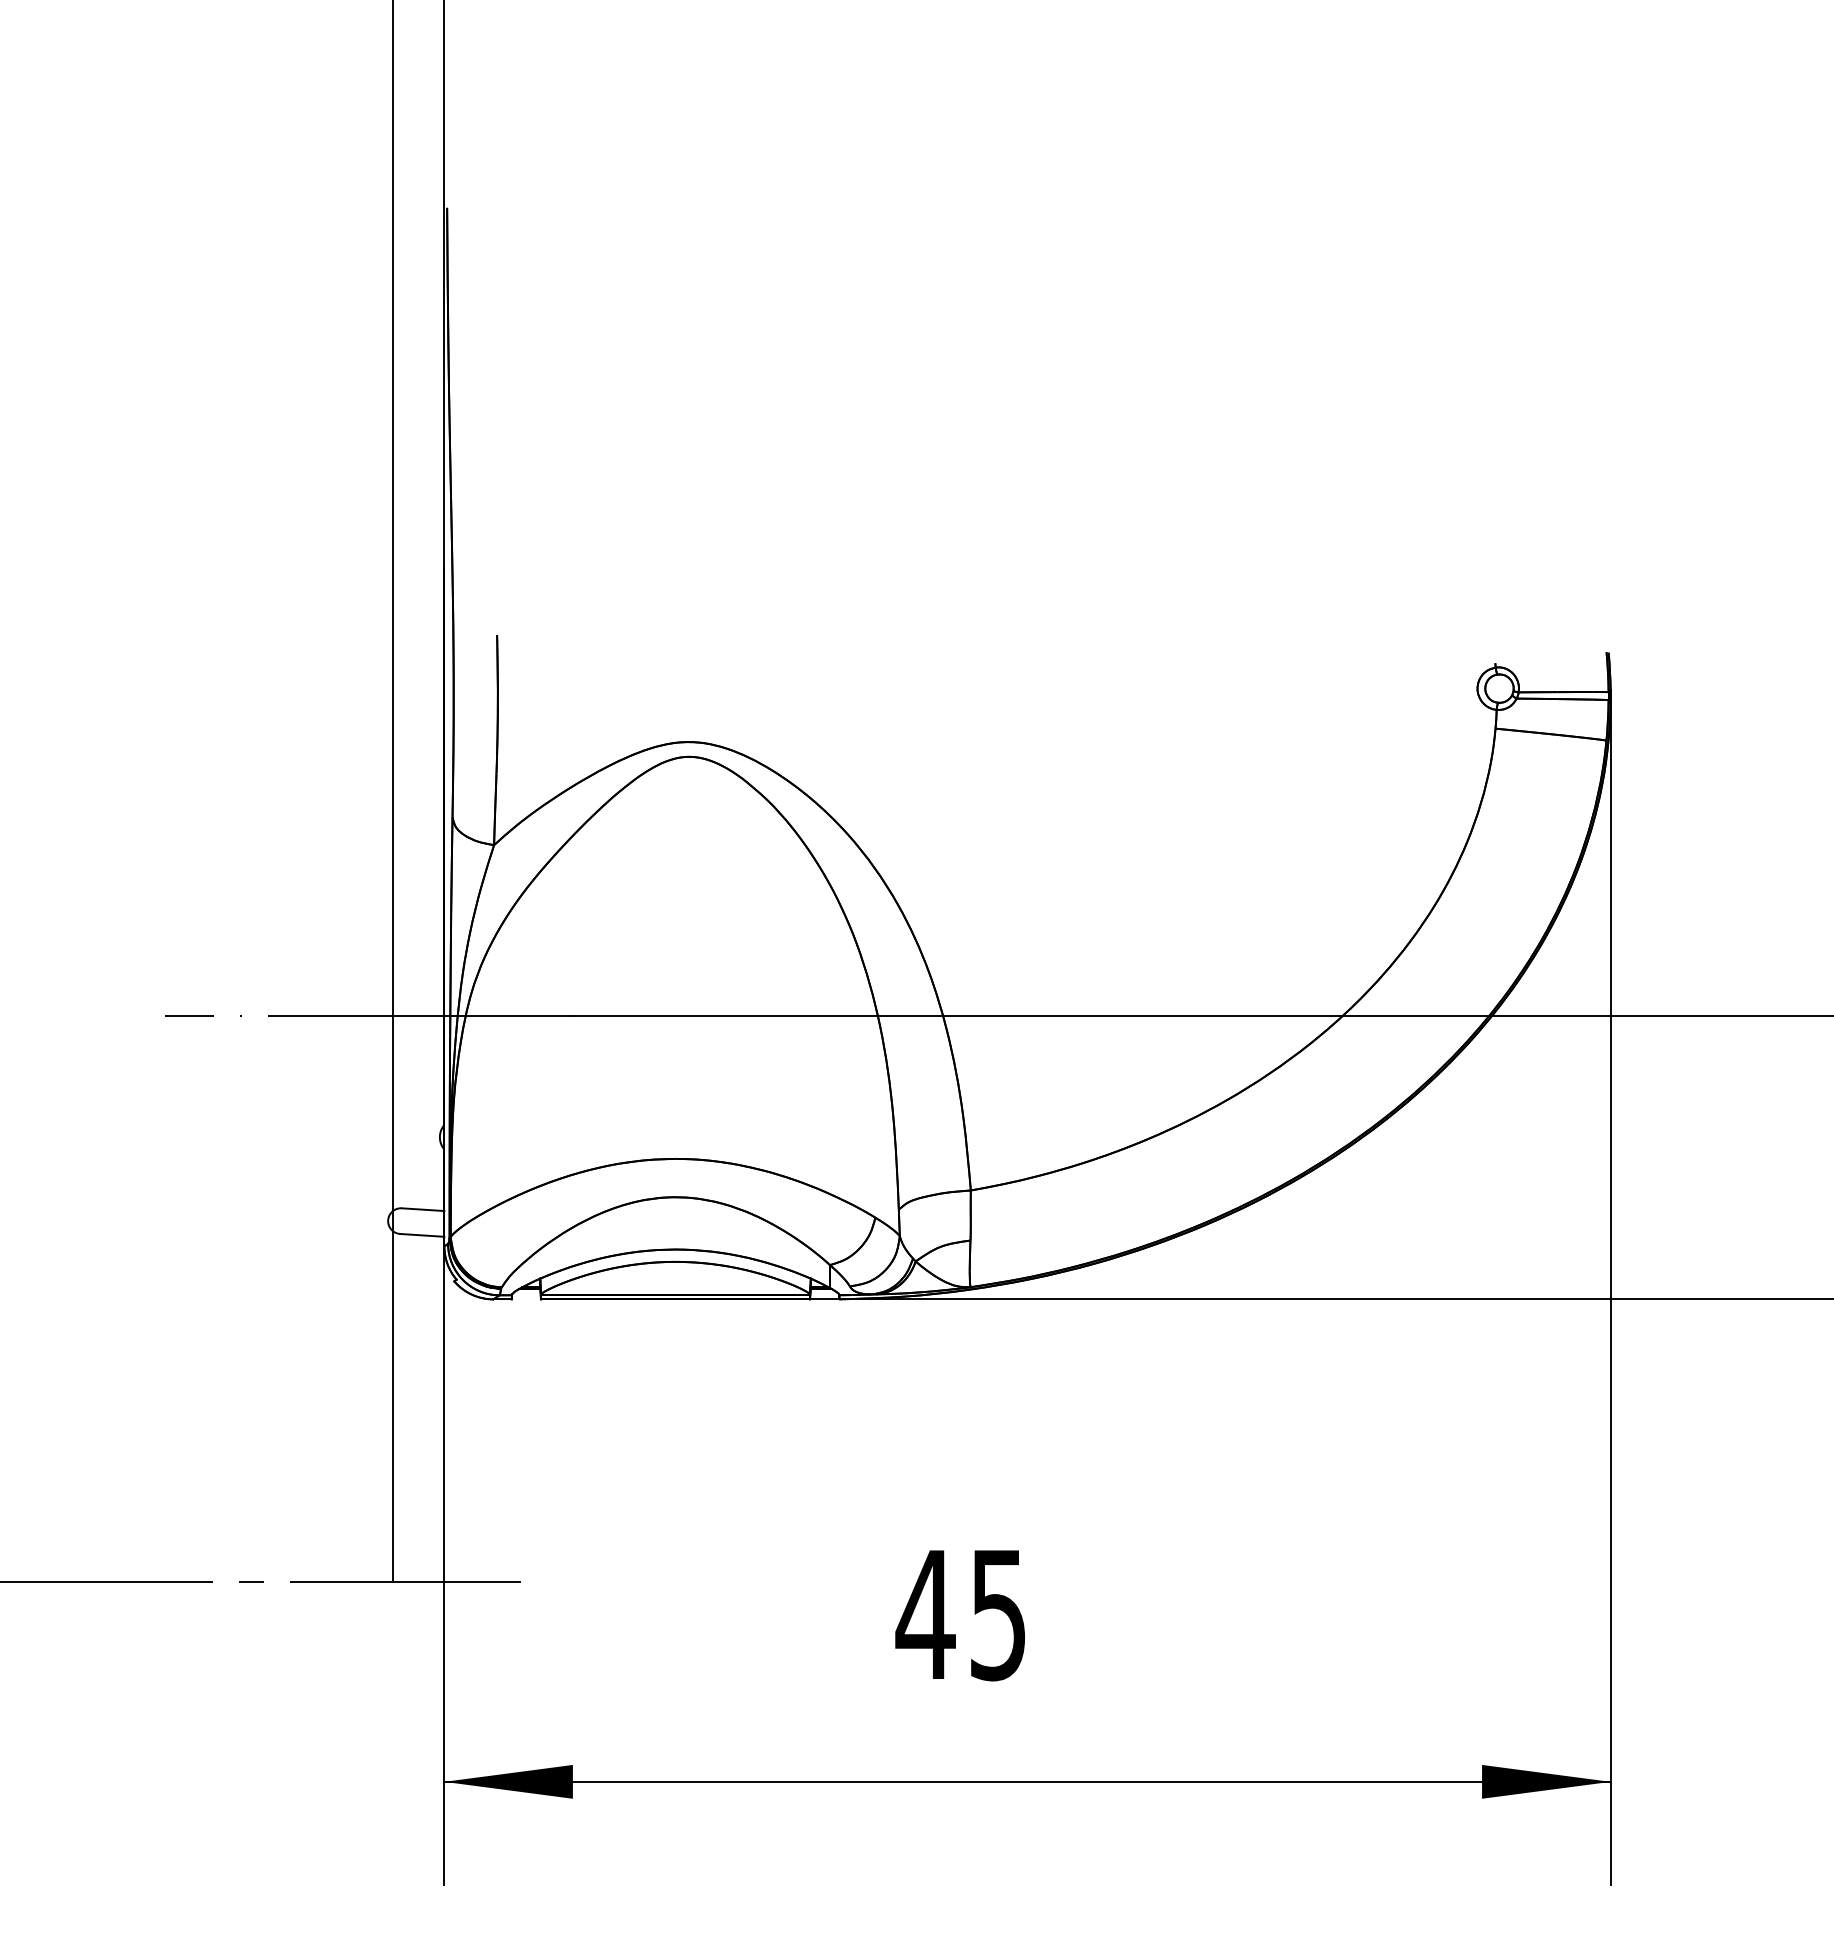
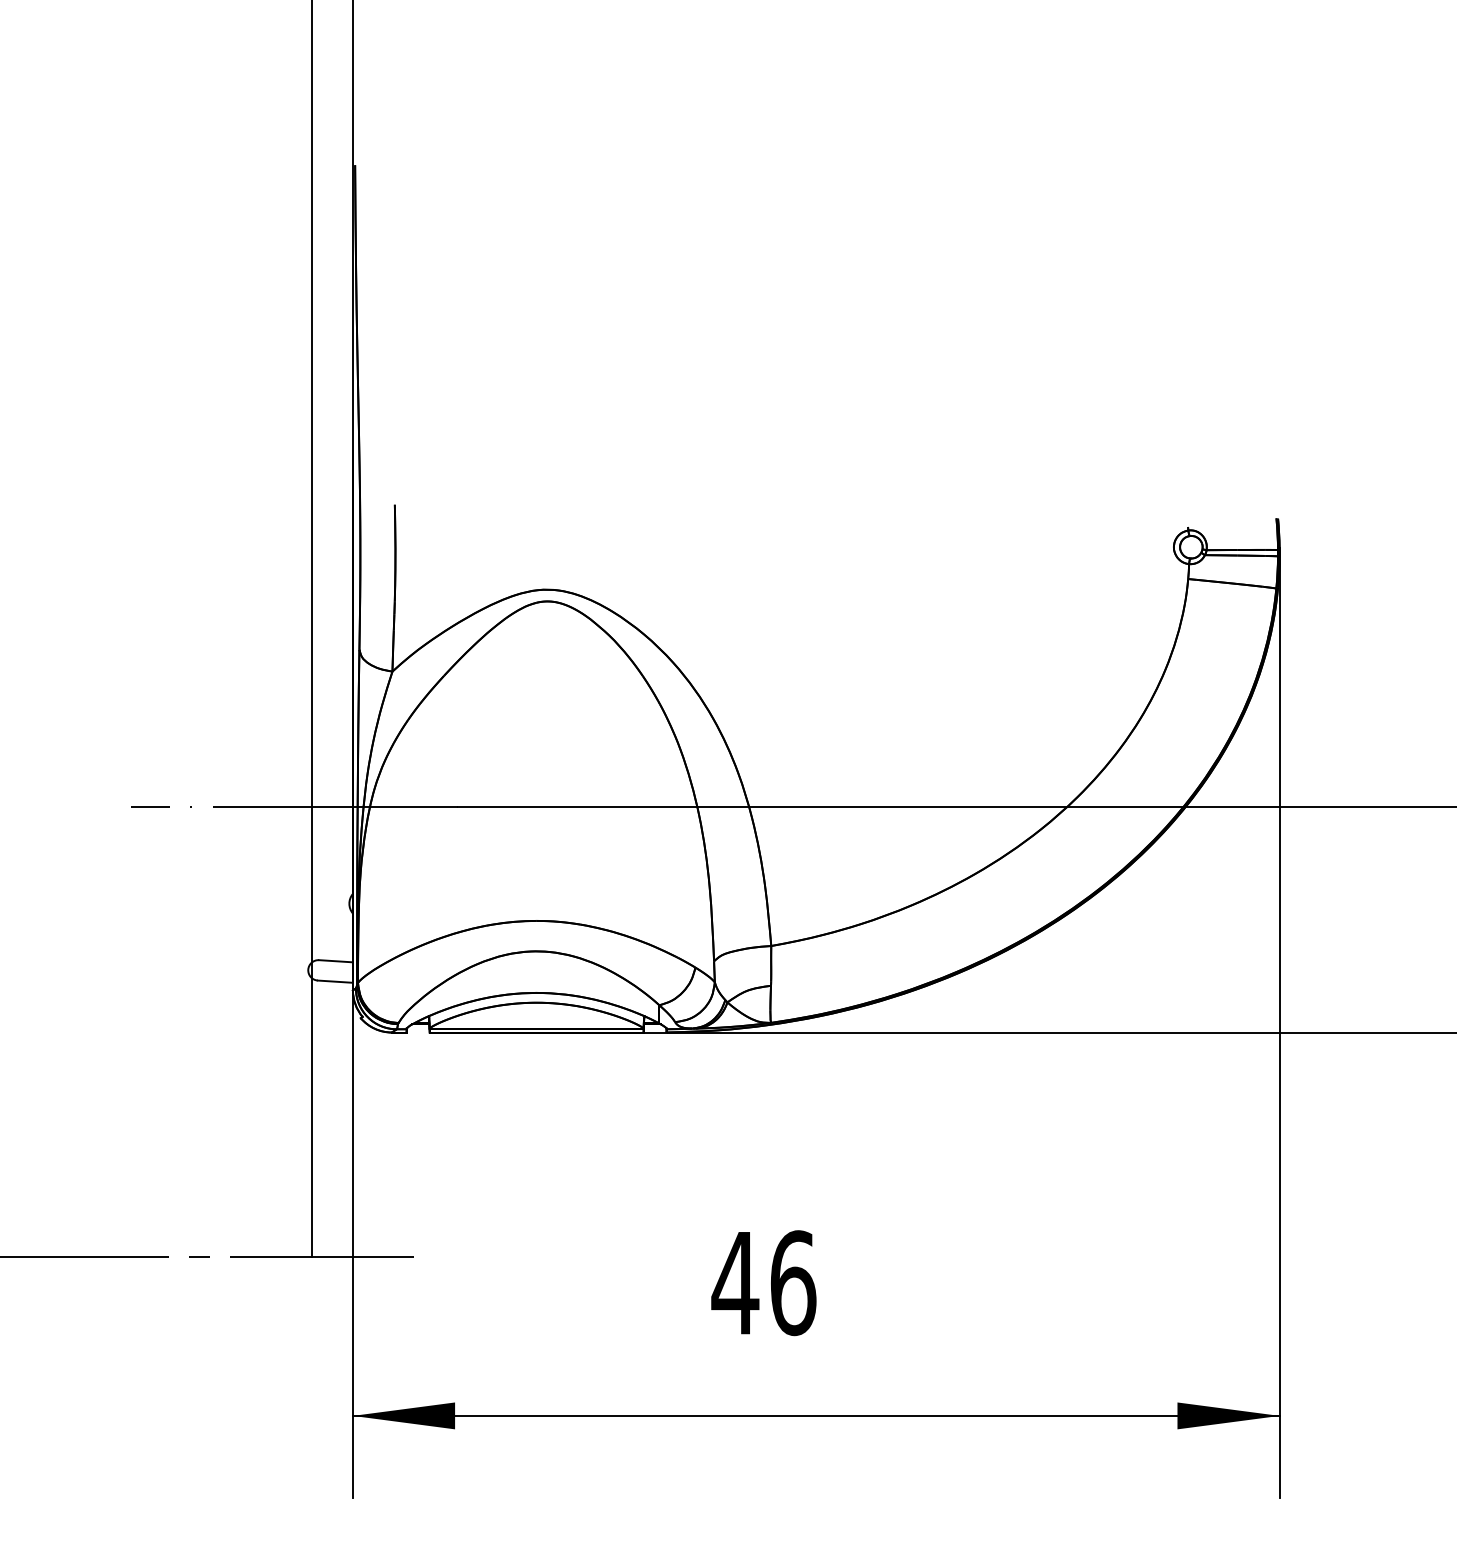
text: (998, 1614) -> (793, 1282), 45 -> 46

